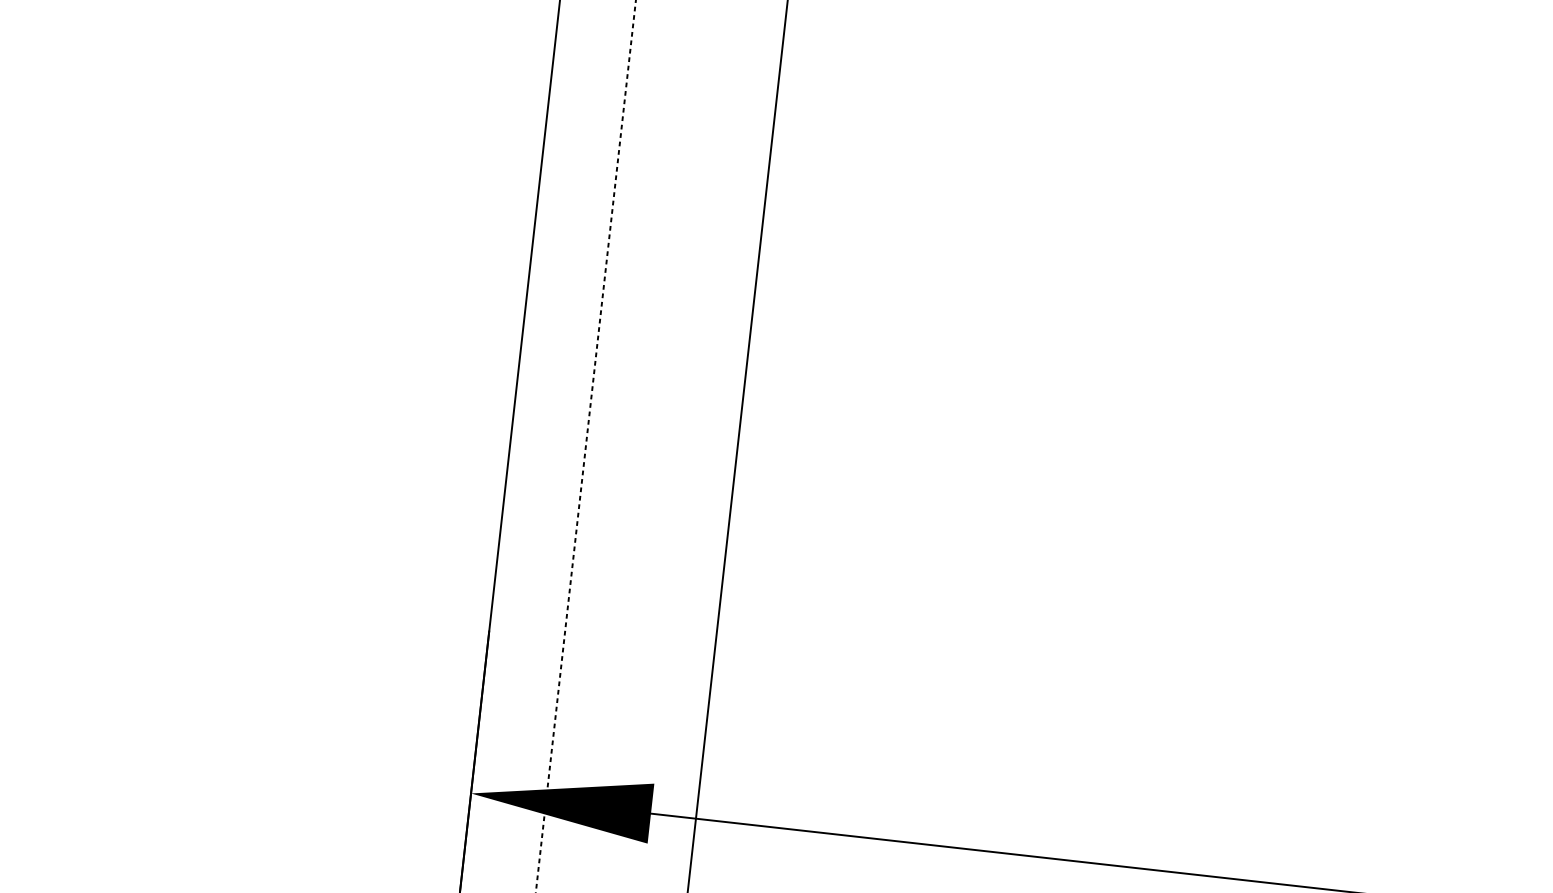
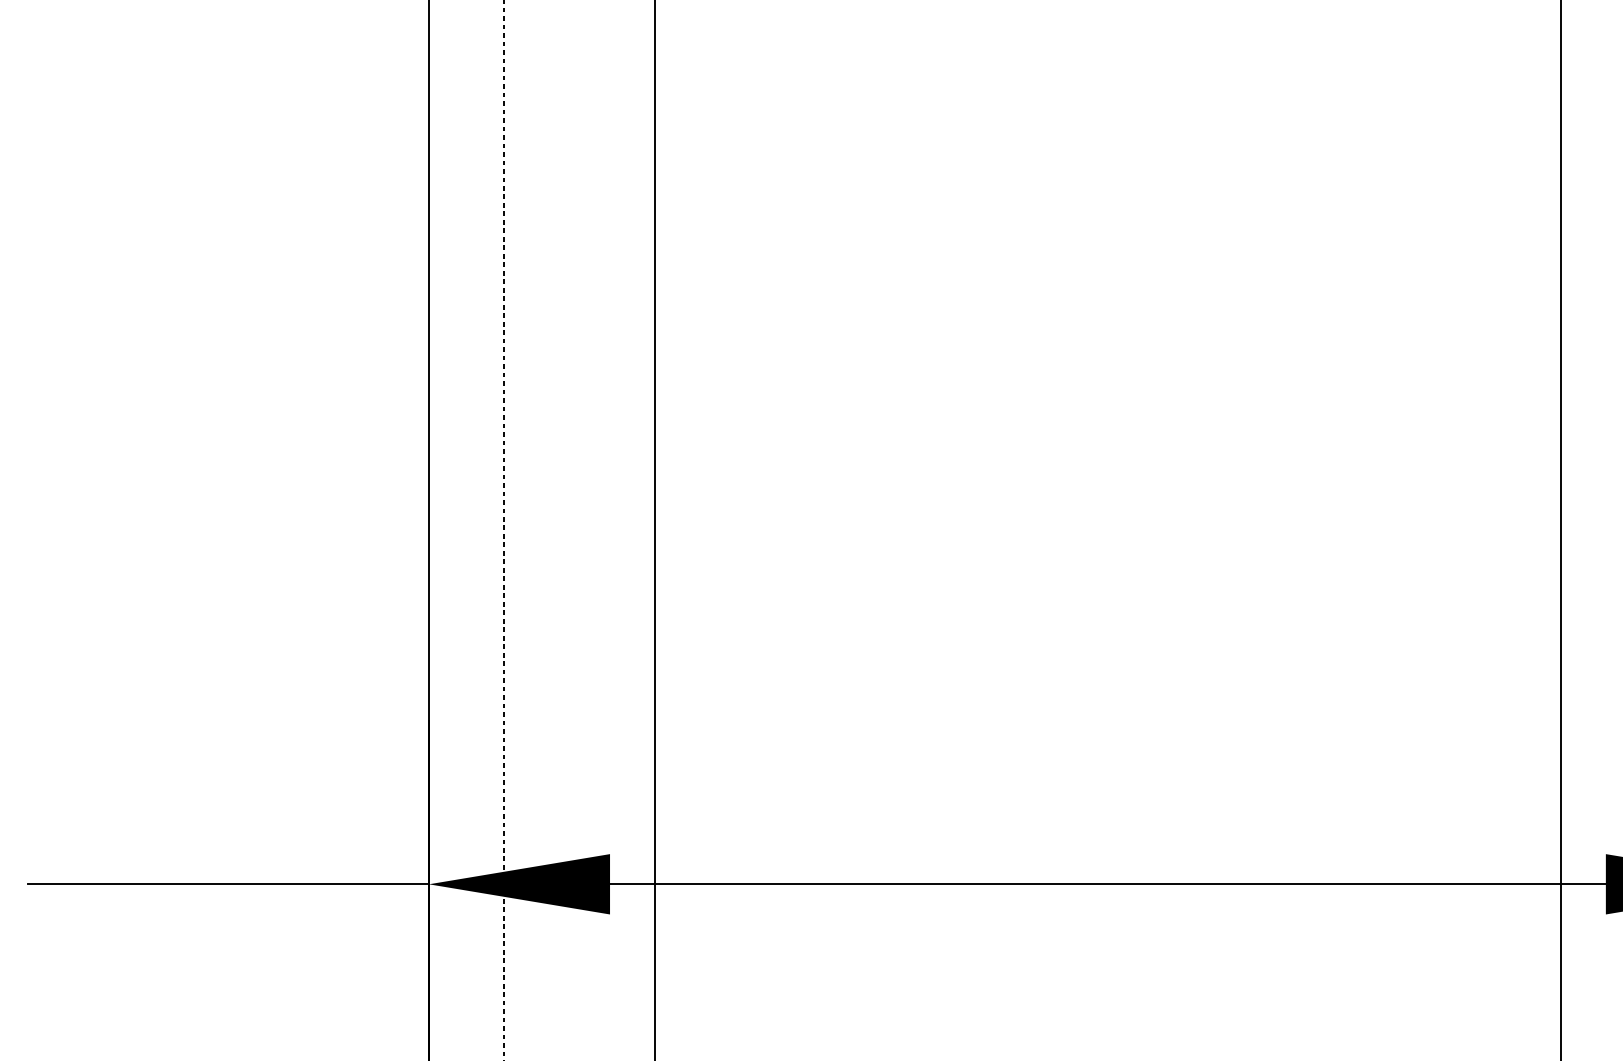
line: (270, 771) -> (227, 884), added

